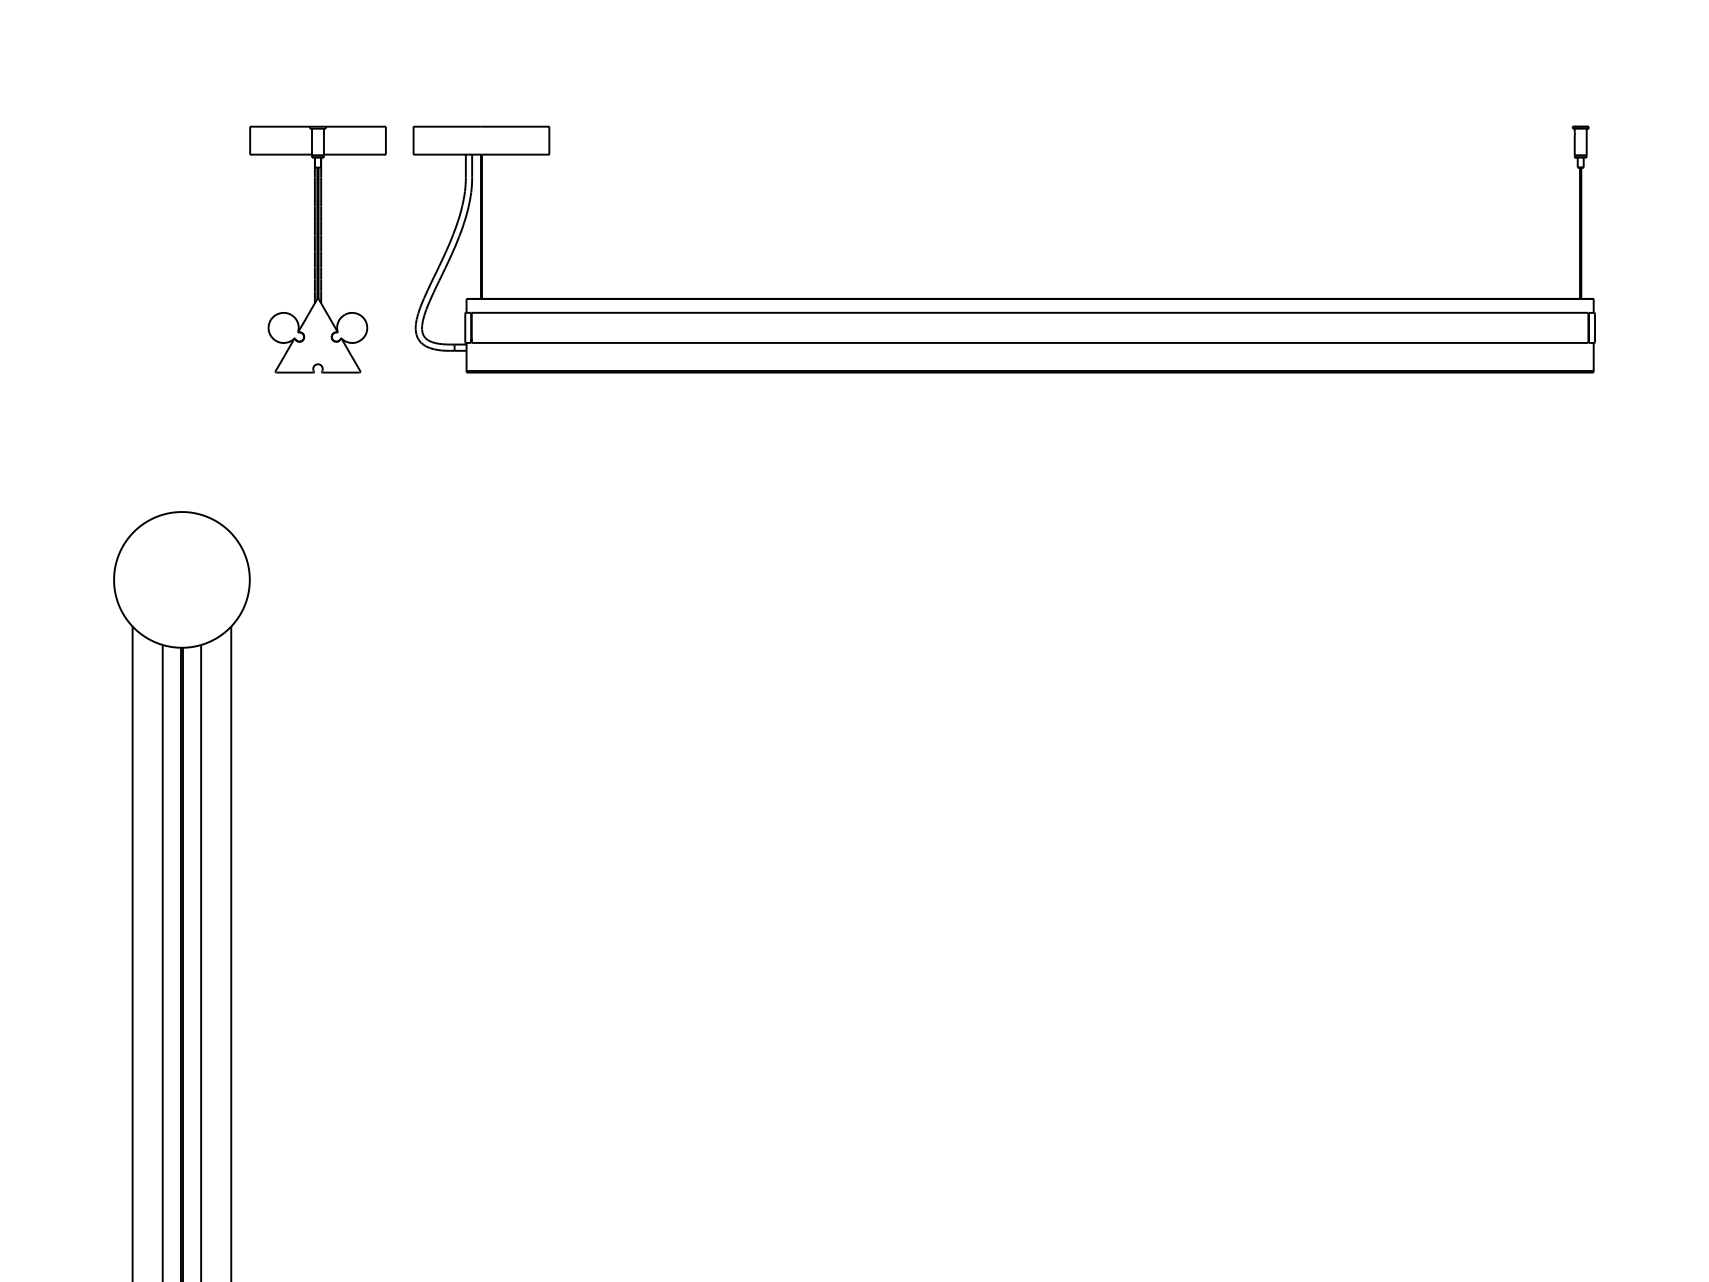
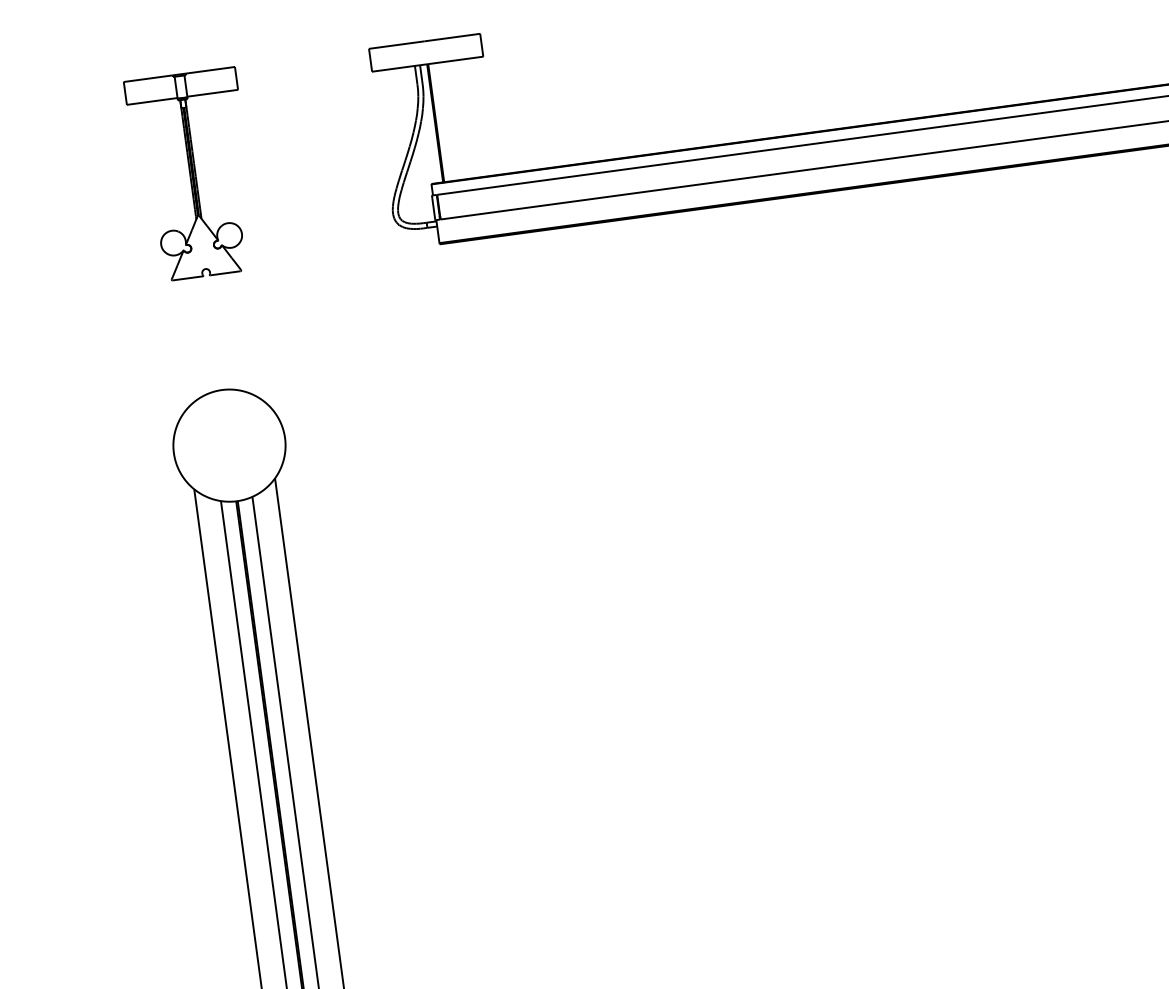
part: (317, 249) -> (192, 175), moved

